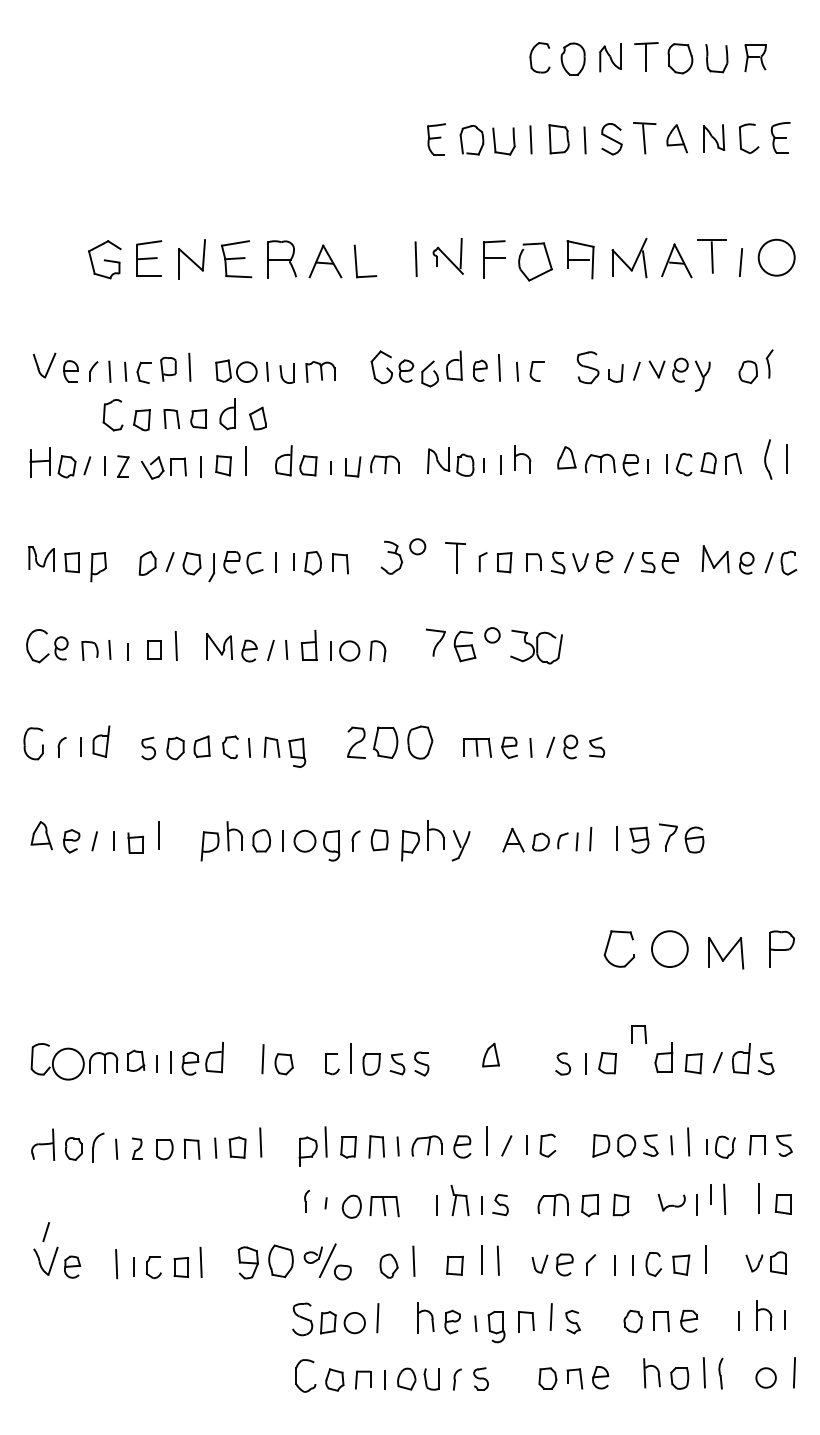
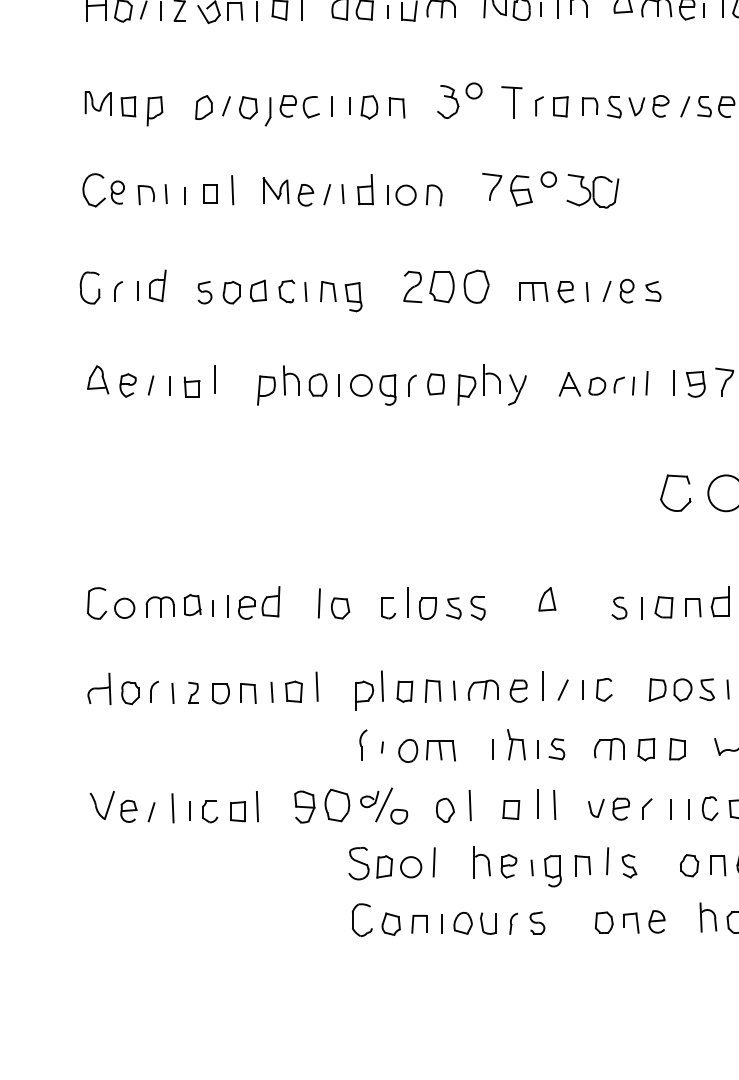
part: (639, 1034) -> (693, 607), moved
circle: (68, 1063) -> (124, 607), size x0.62
part: (97, 1147) -> (153, 691), size x0.71
part: (307, 1200) -> (363, 744), size x1.43
line: (46, 1231) -> (151, 811), moved

